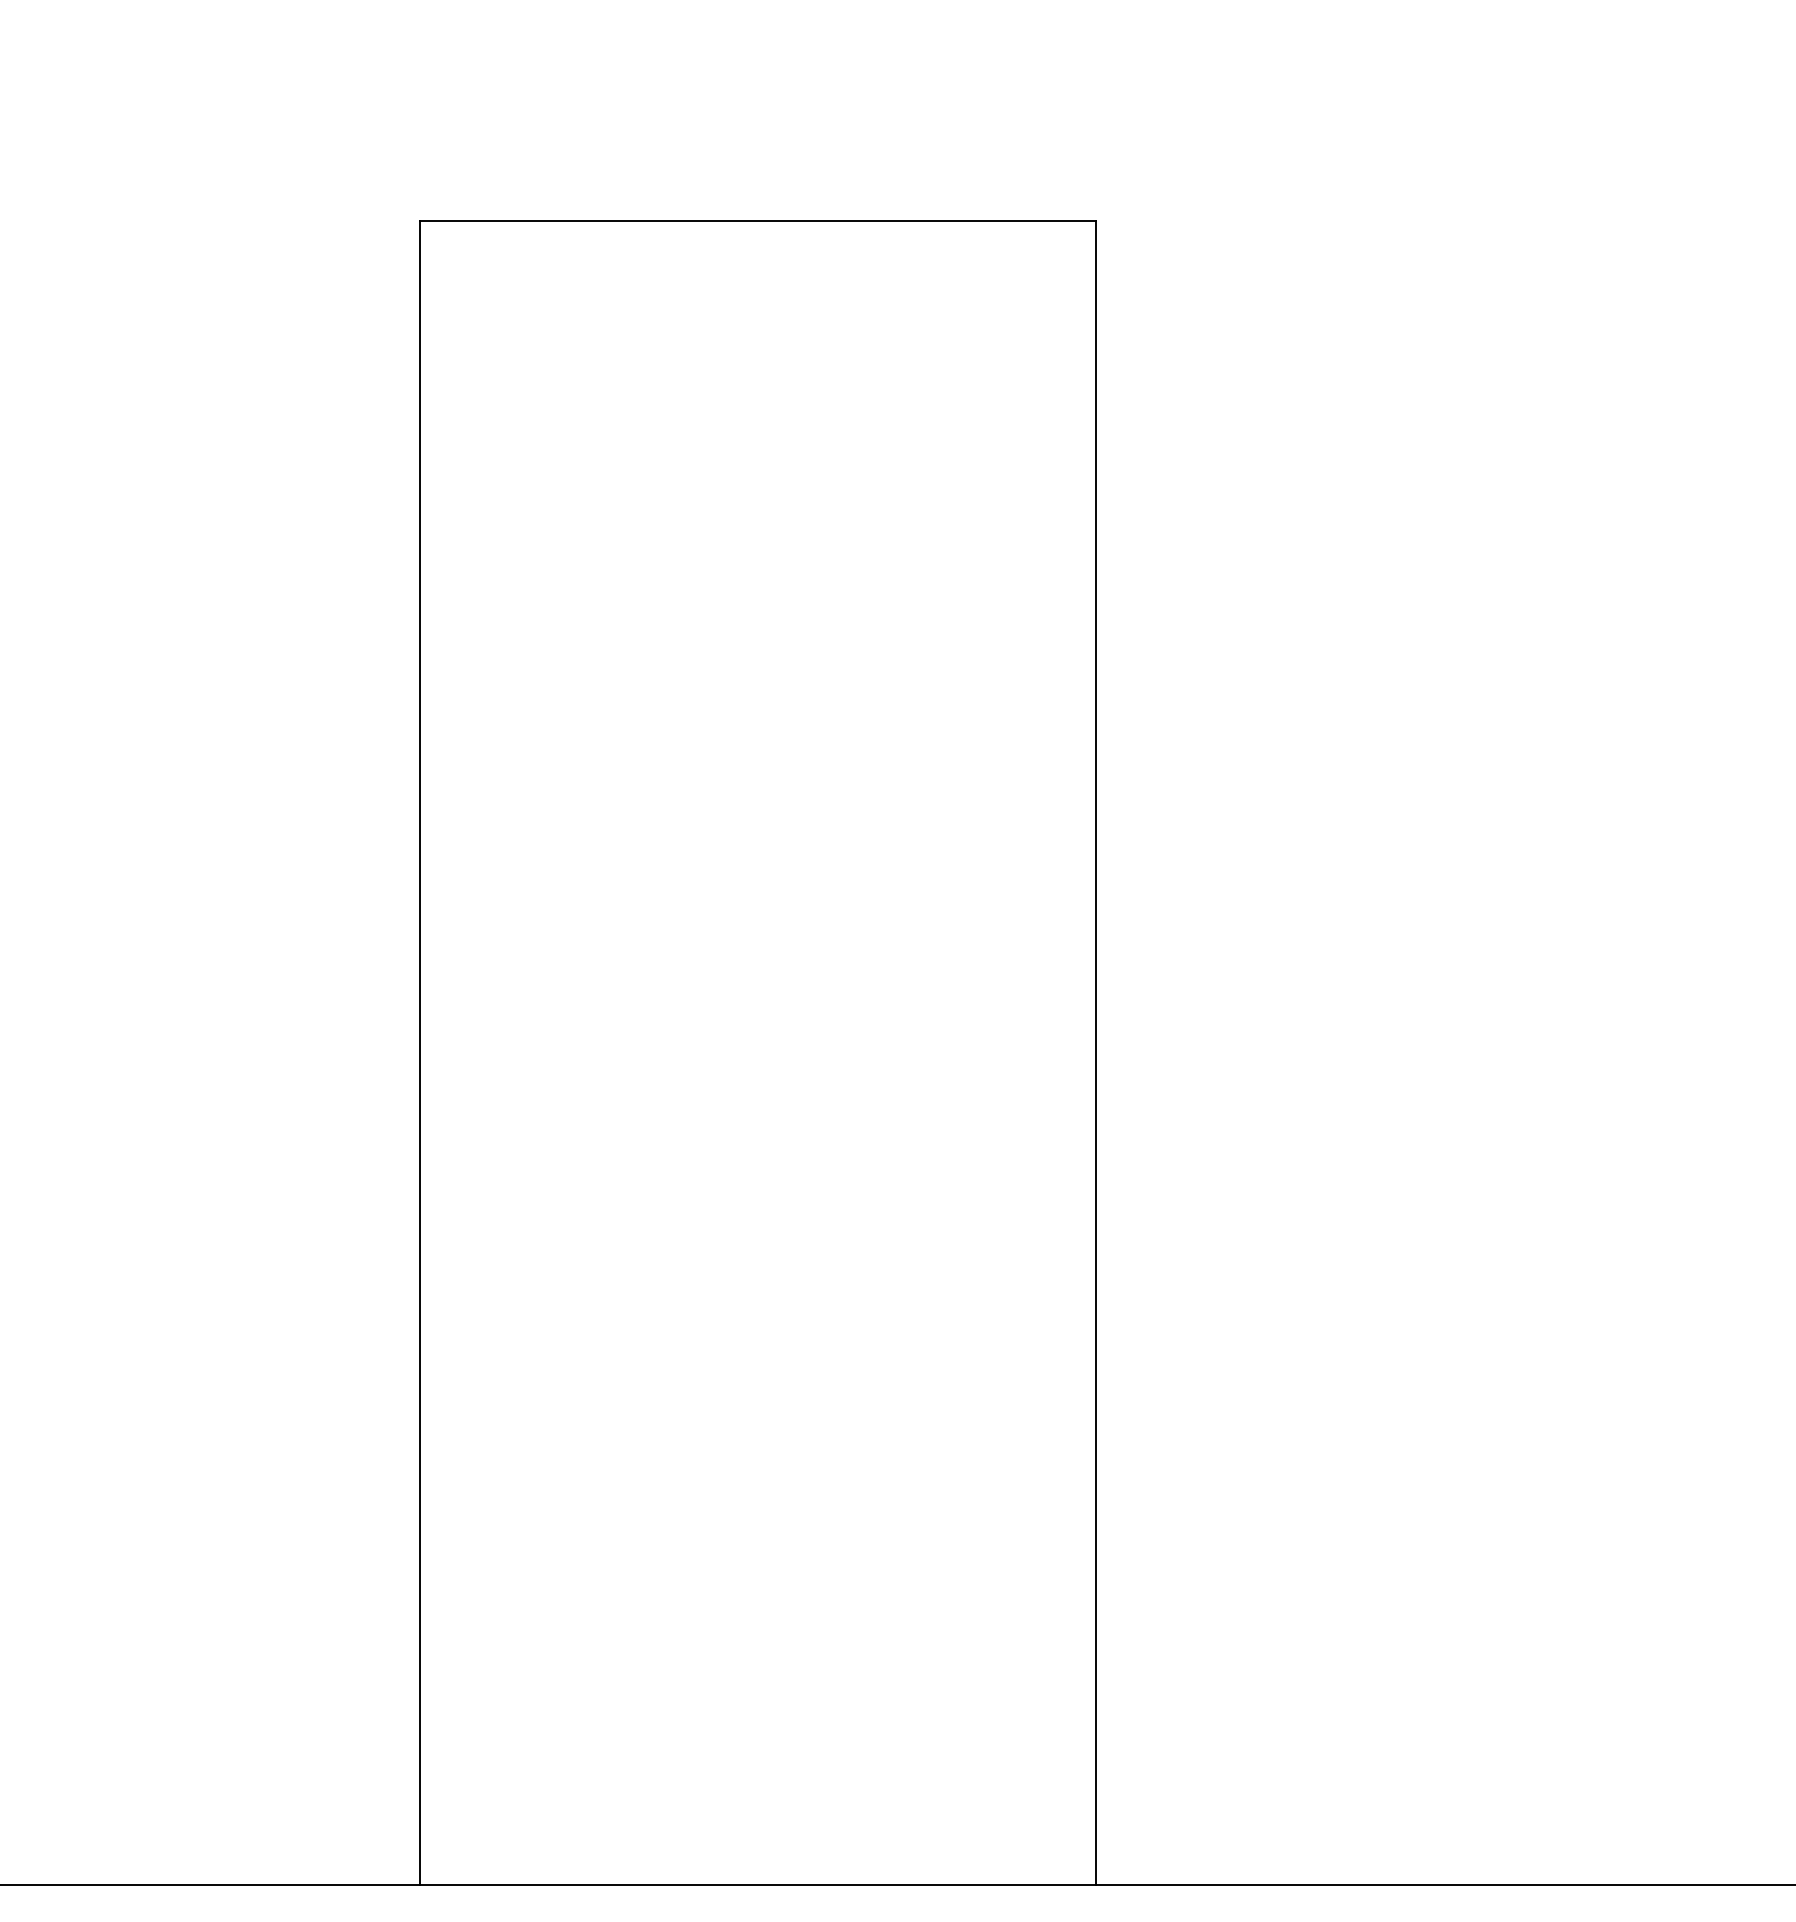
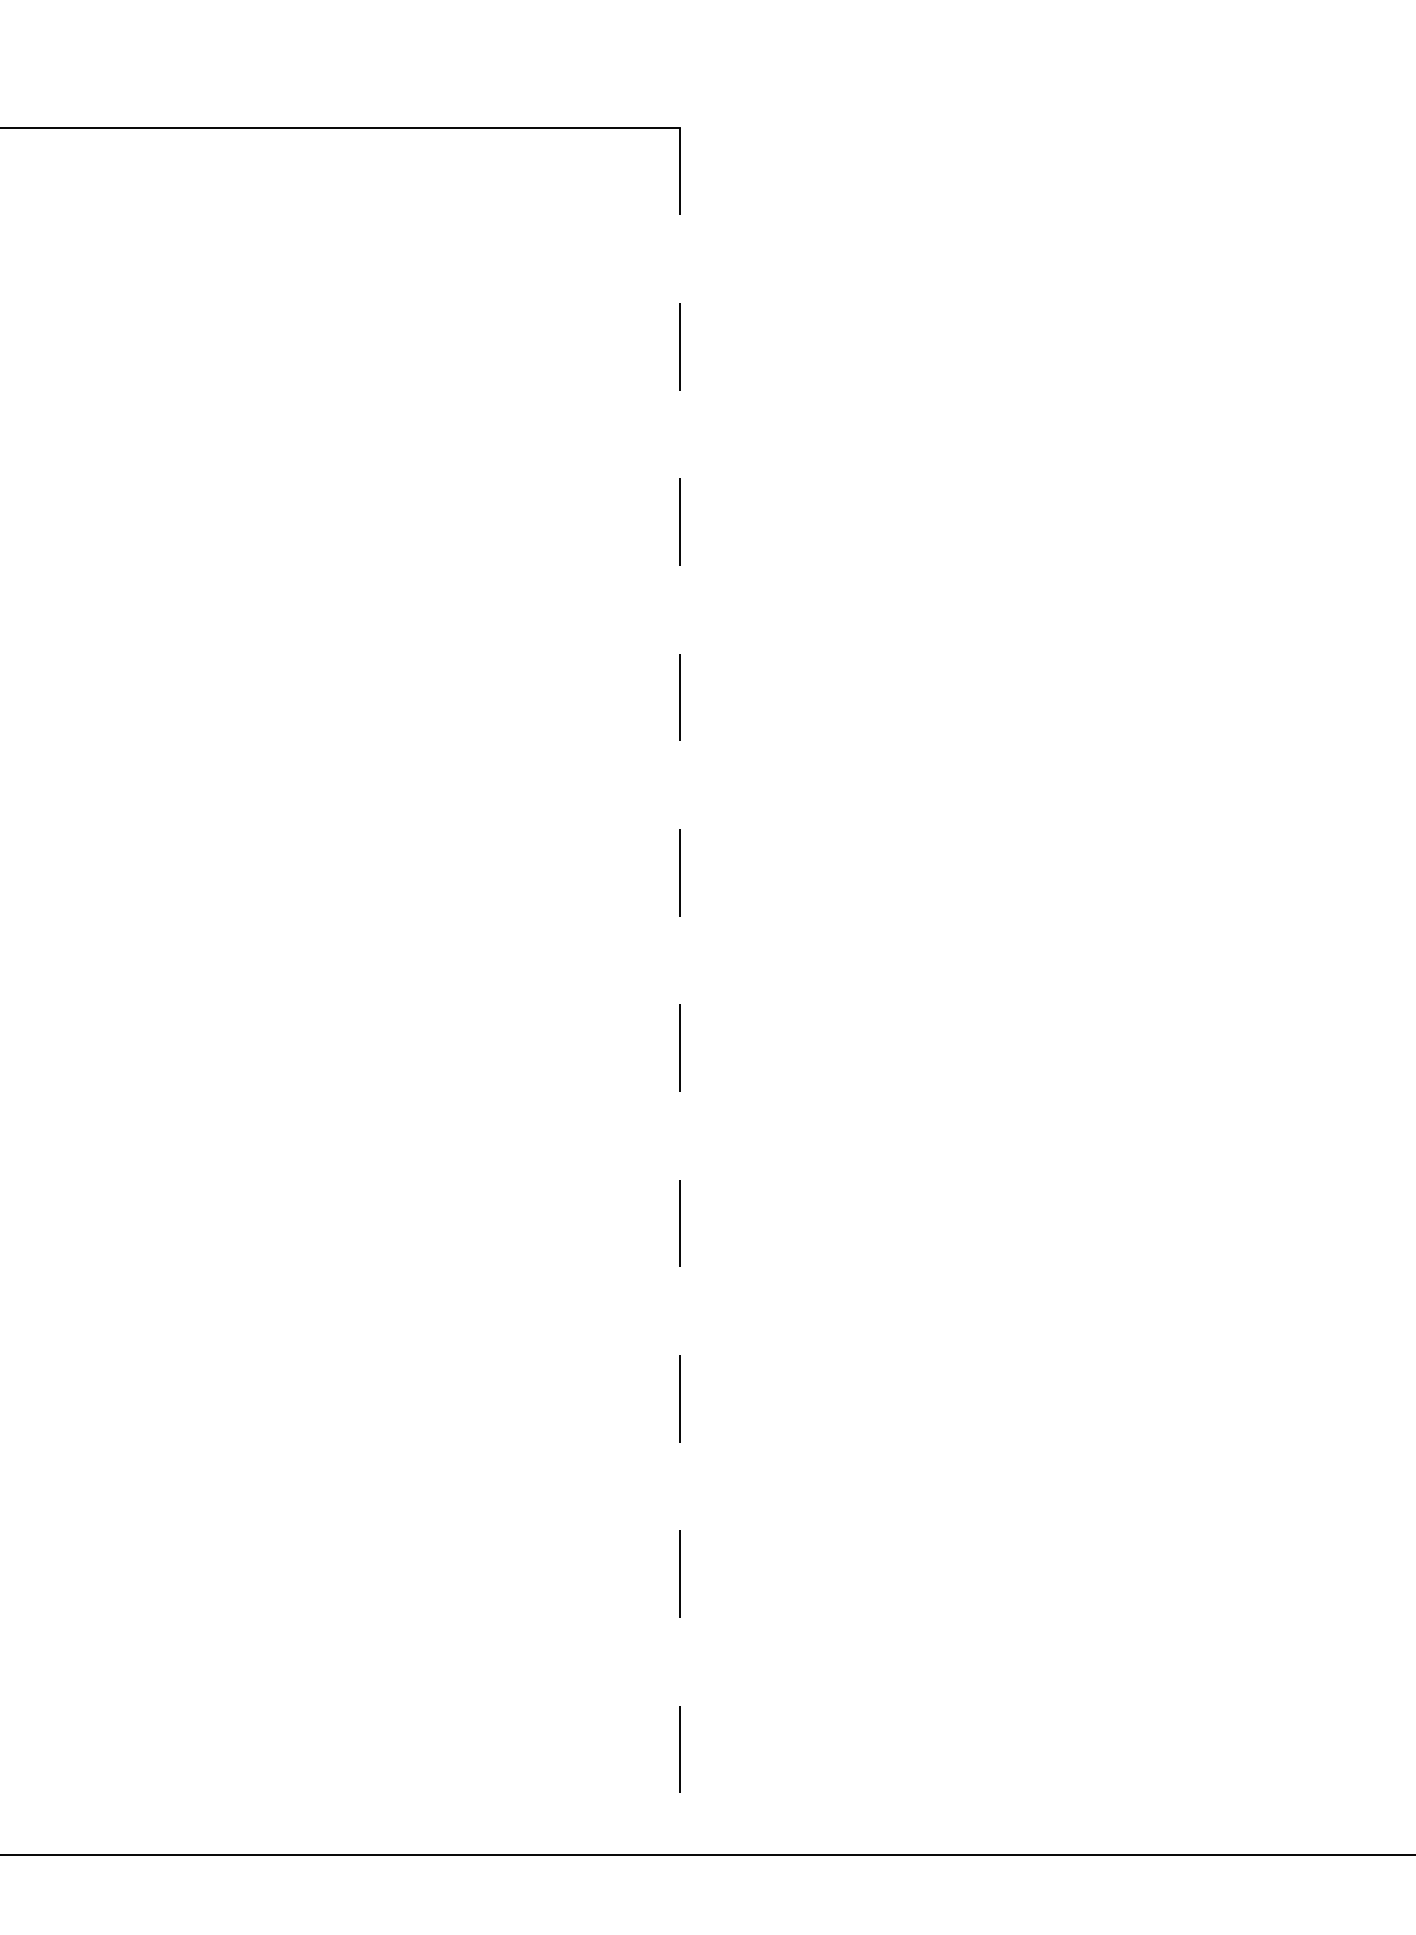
line: (1096, 1053) -> (680, 991), solid -> dashed

